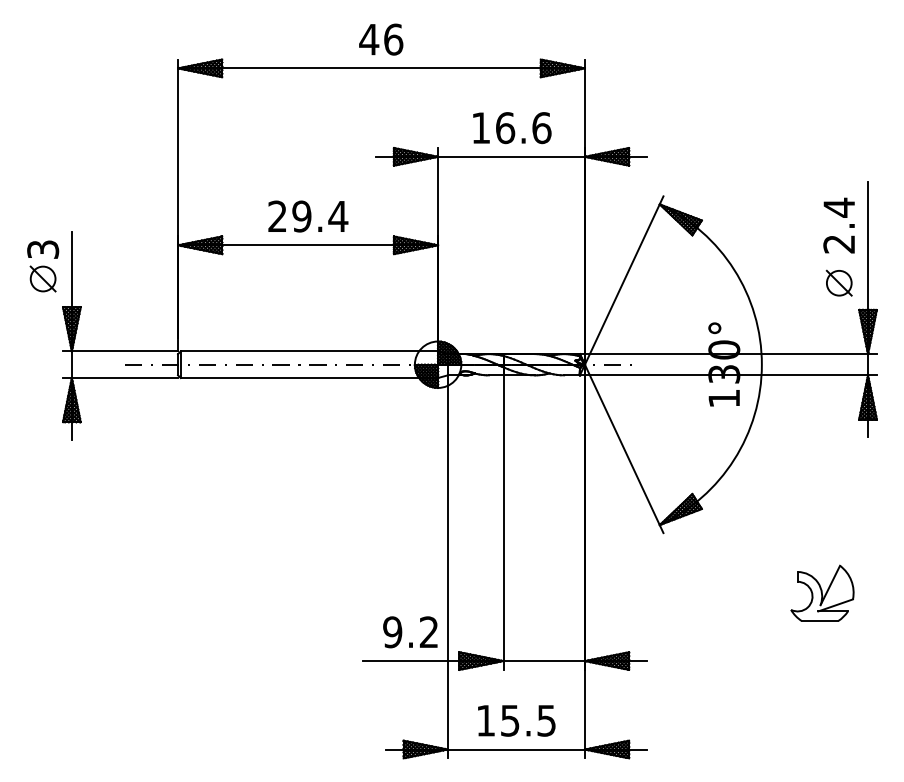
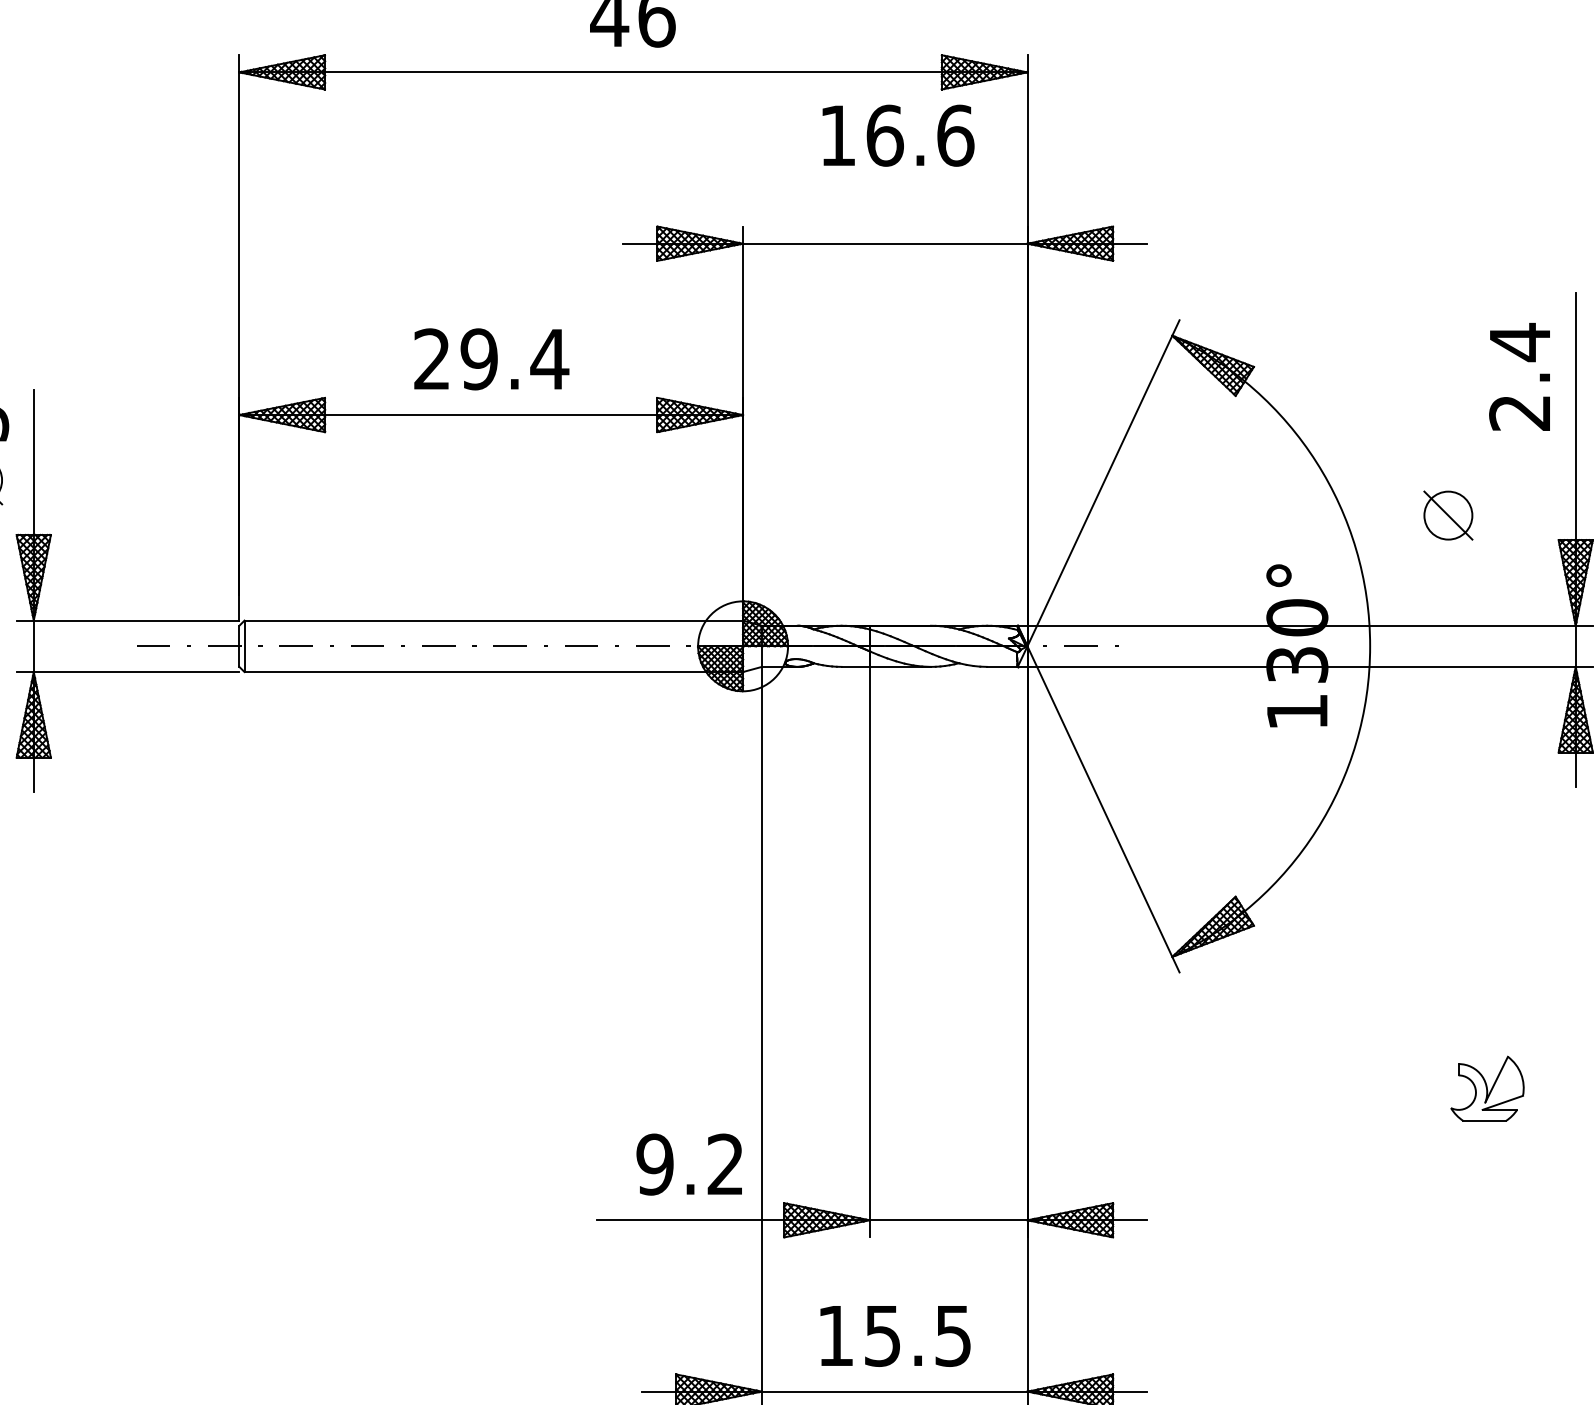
text: (512, 128) -> (898, 136), moved
part: (838, 282) -> (1446, 514), moved
part: (822, 592) -> (1487, 1087), size x0.6

